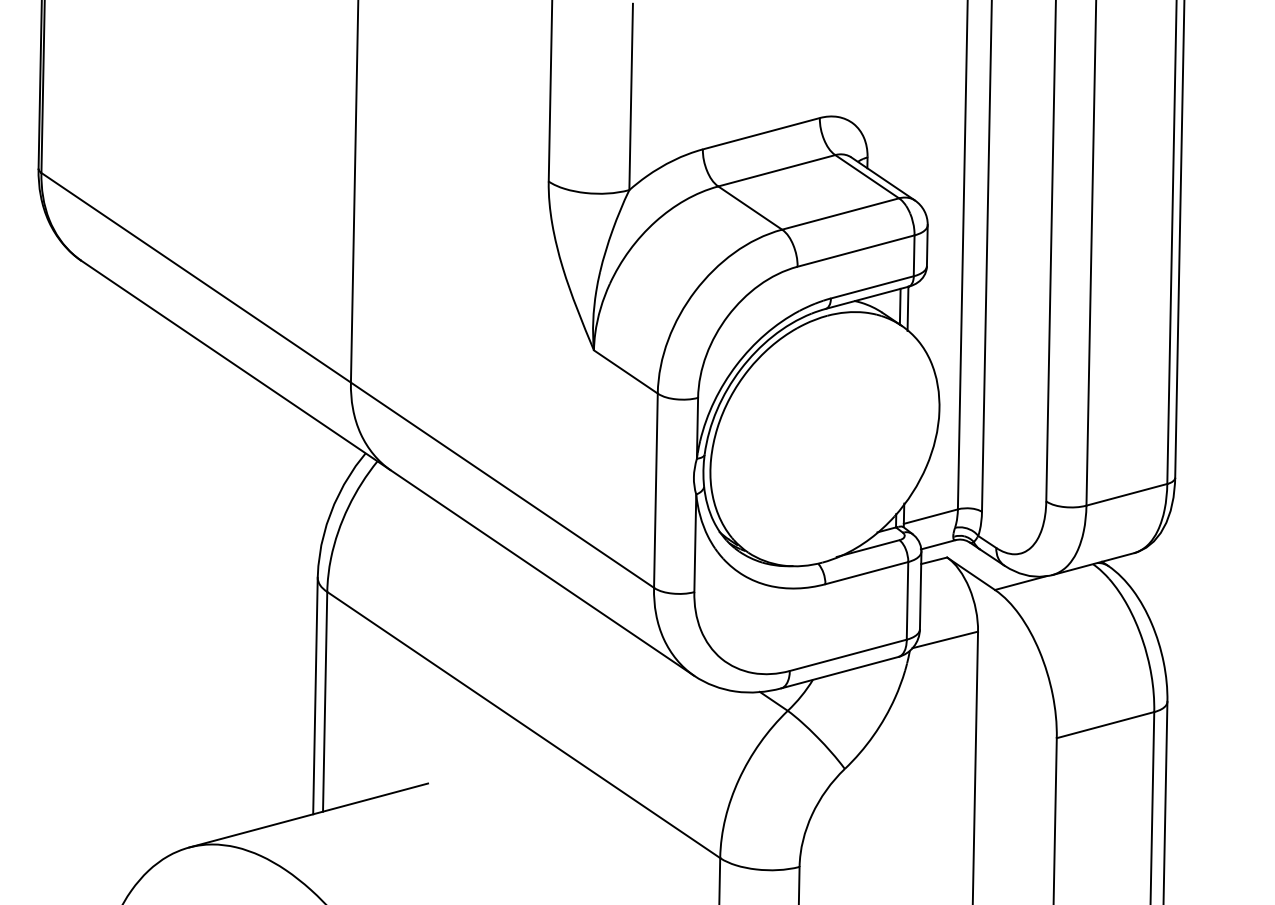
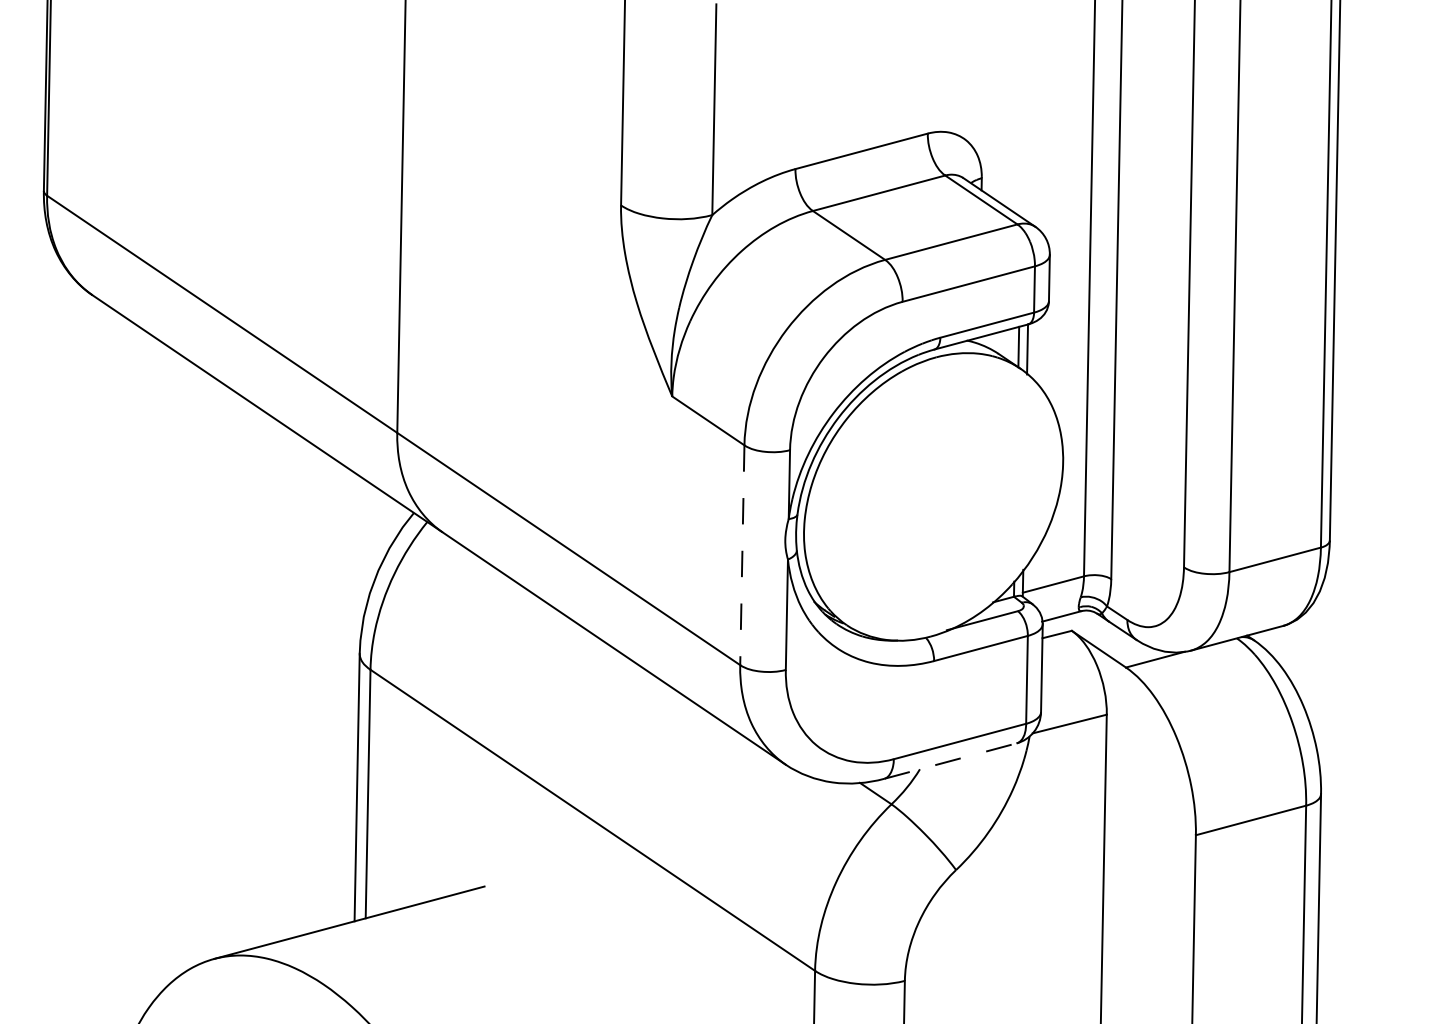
line: (655, 491) -> (741, 556), solid -> dashed
line: (839, 672) -> (950, 760), solid -> dashed

